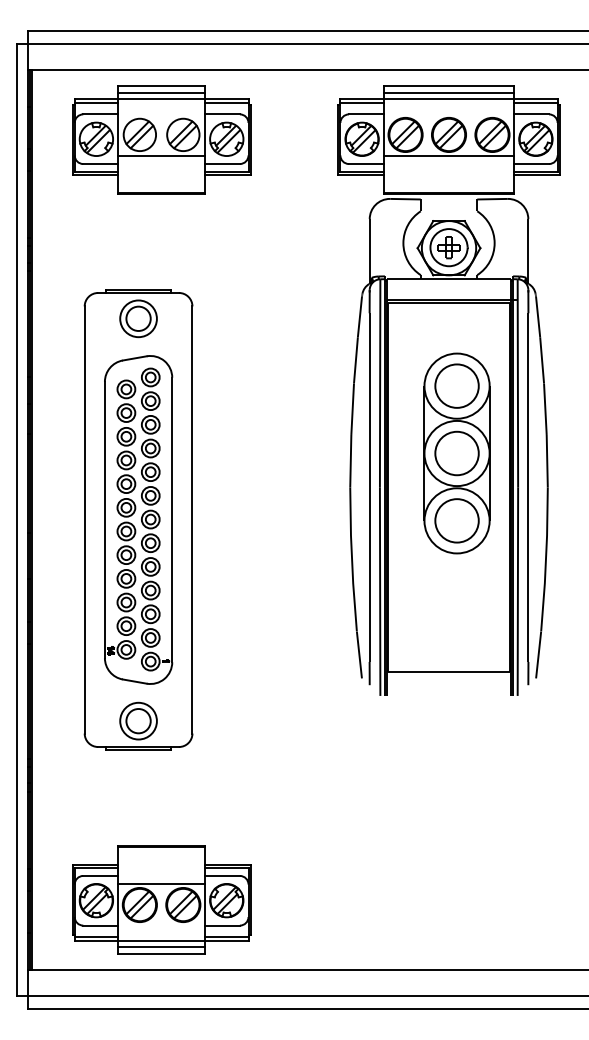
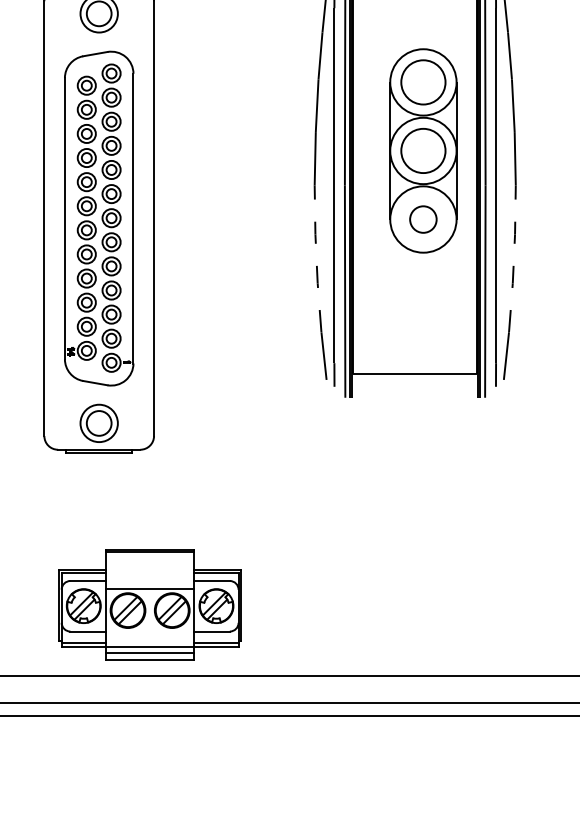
part: (456, 520) -> (422, 219), size x0.6
line: (352, 559) -> (316, 258), solid -> dashed
line: (545, 559) -> (513, 258), solid -> dashed
part: (161, 899) -> (150, 604), moved

